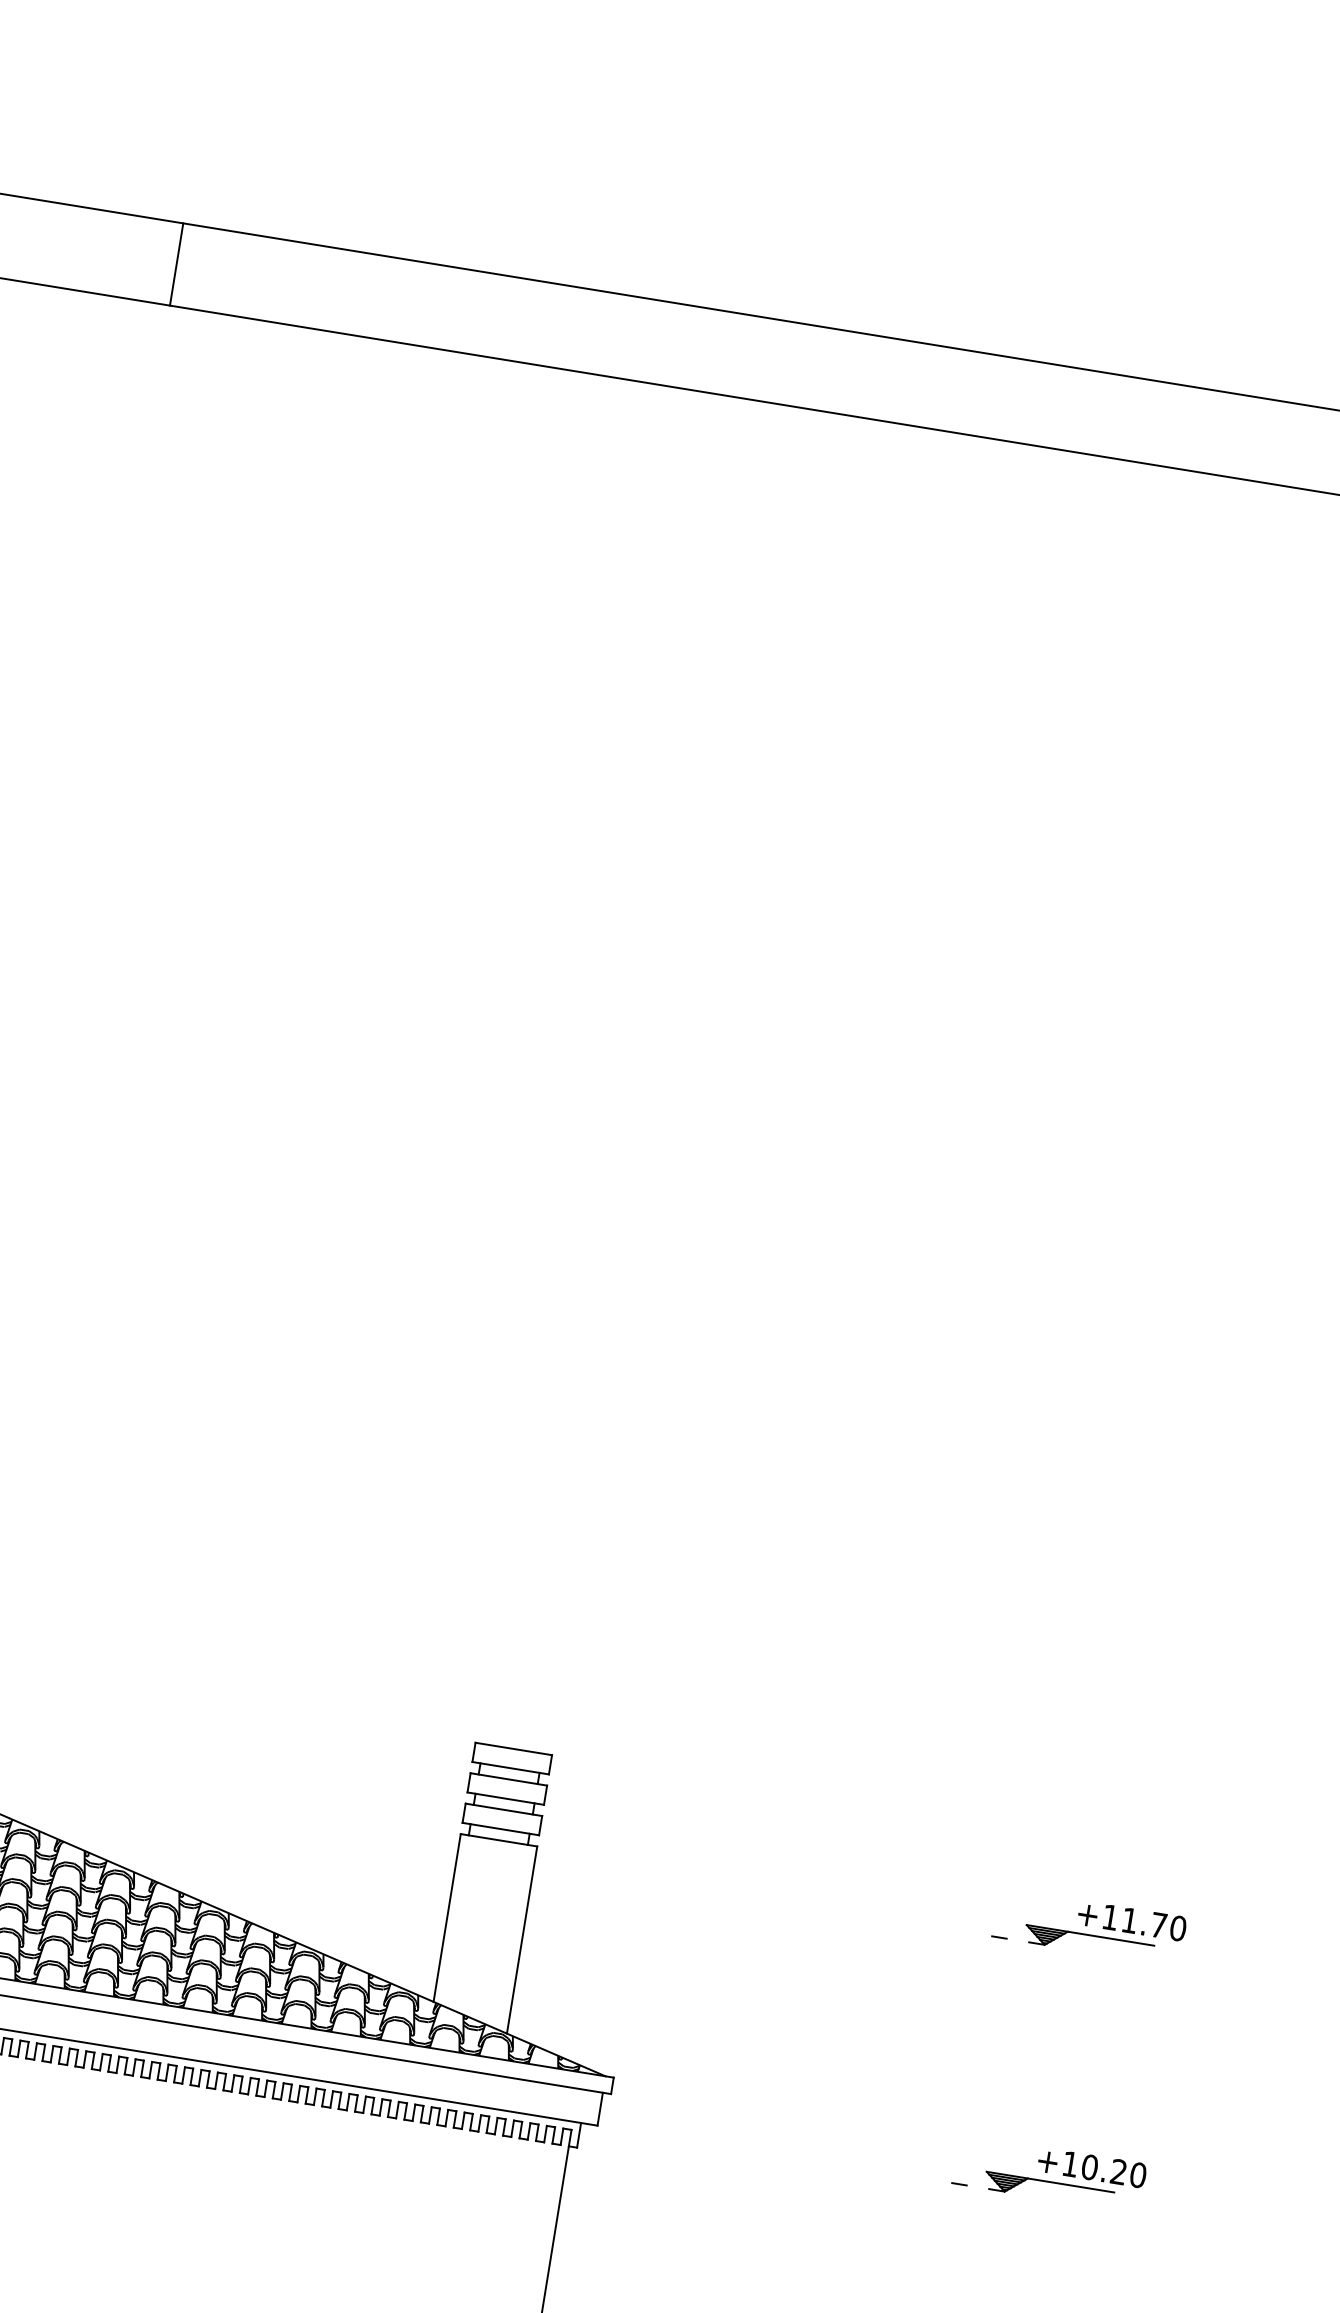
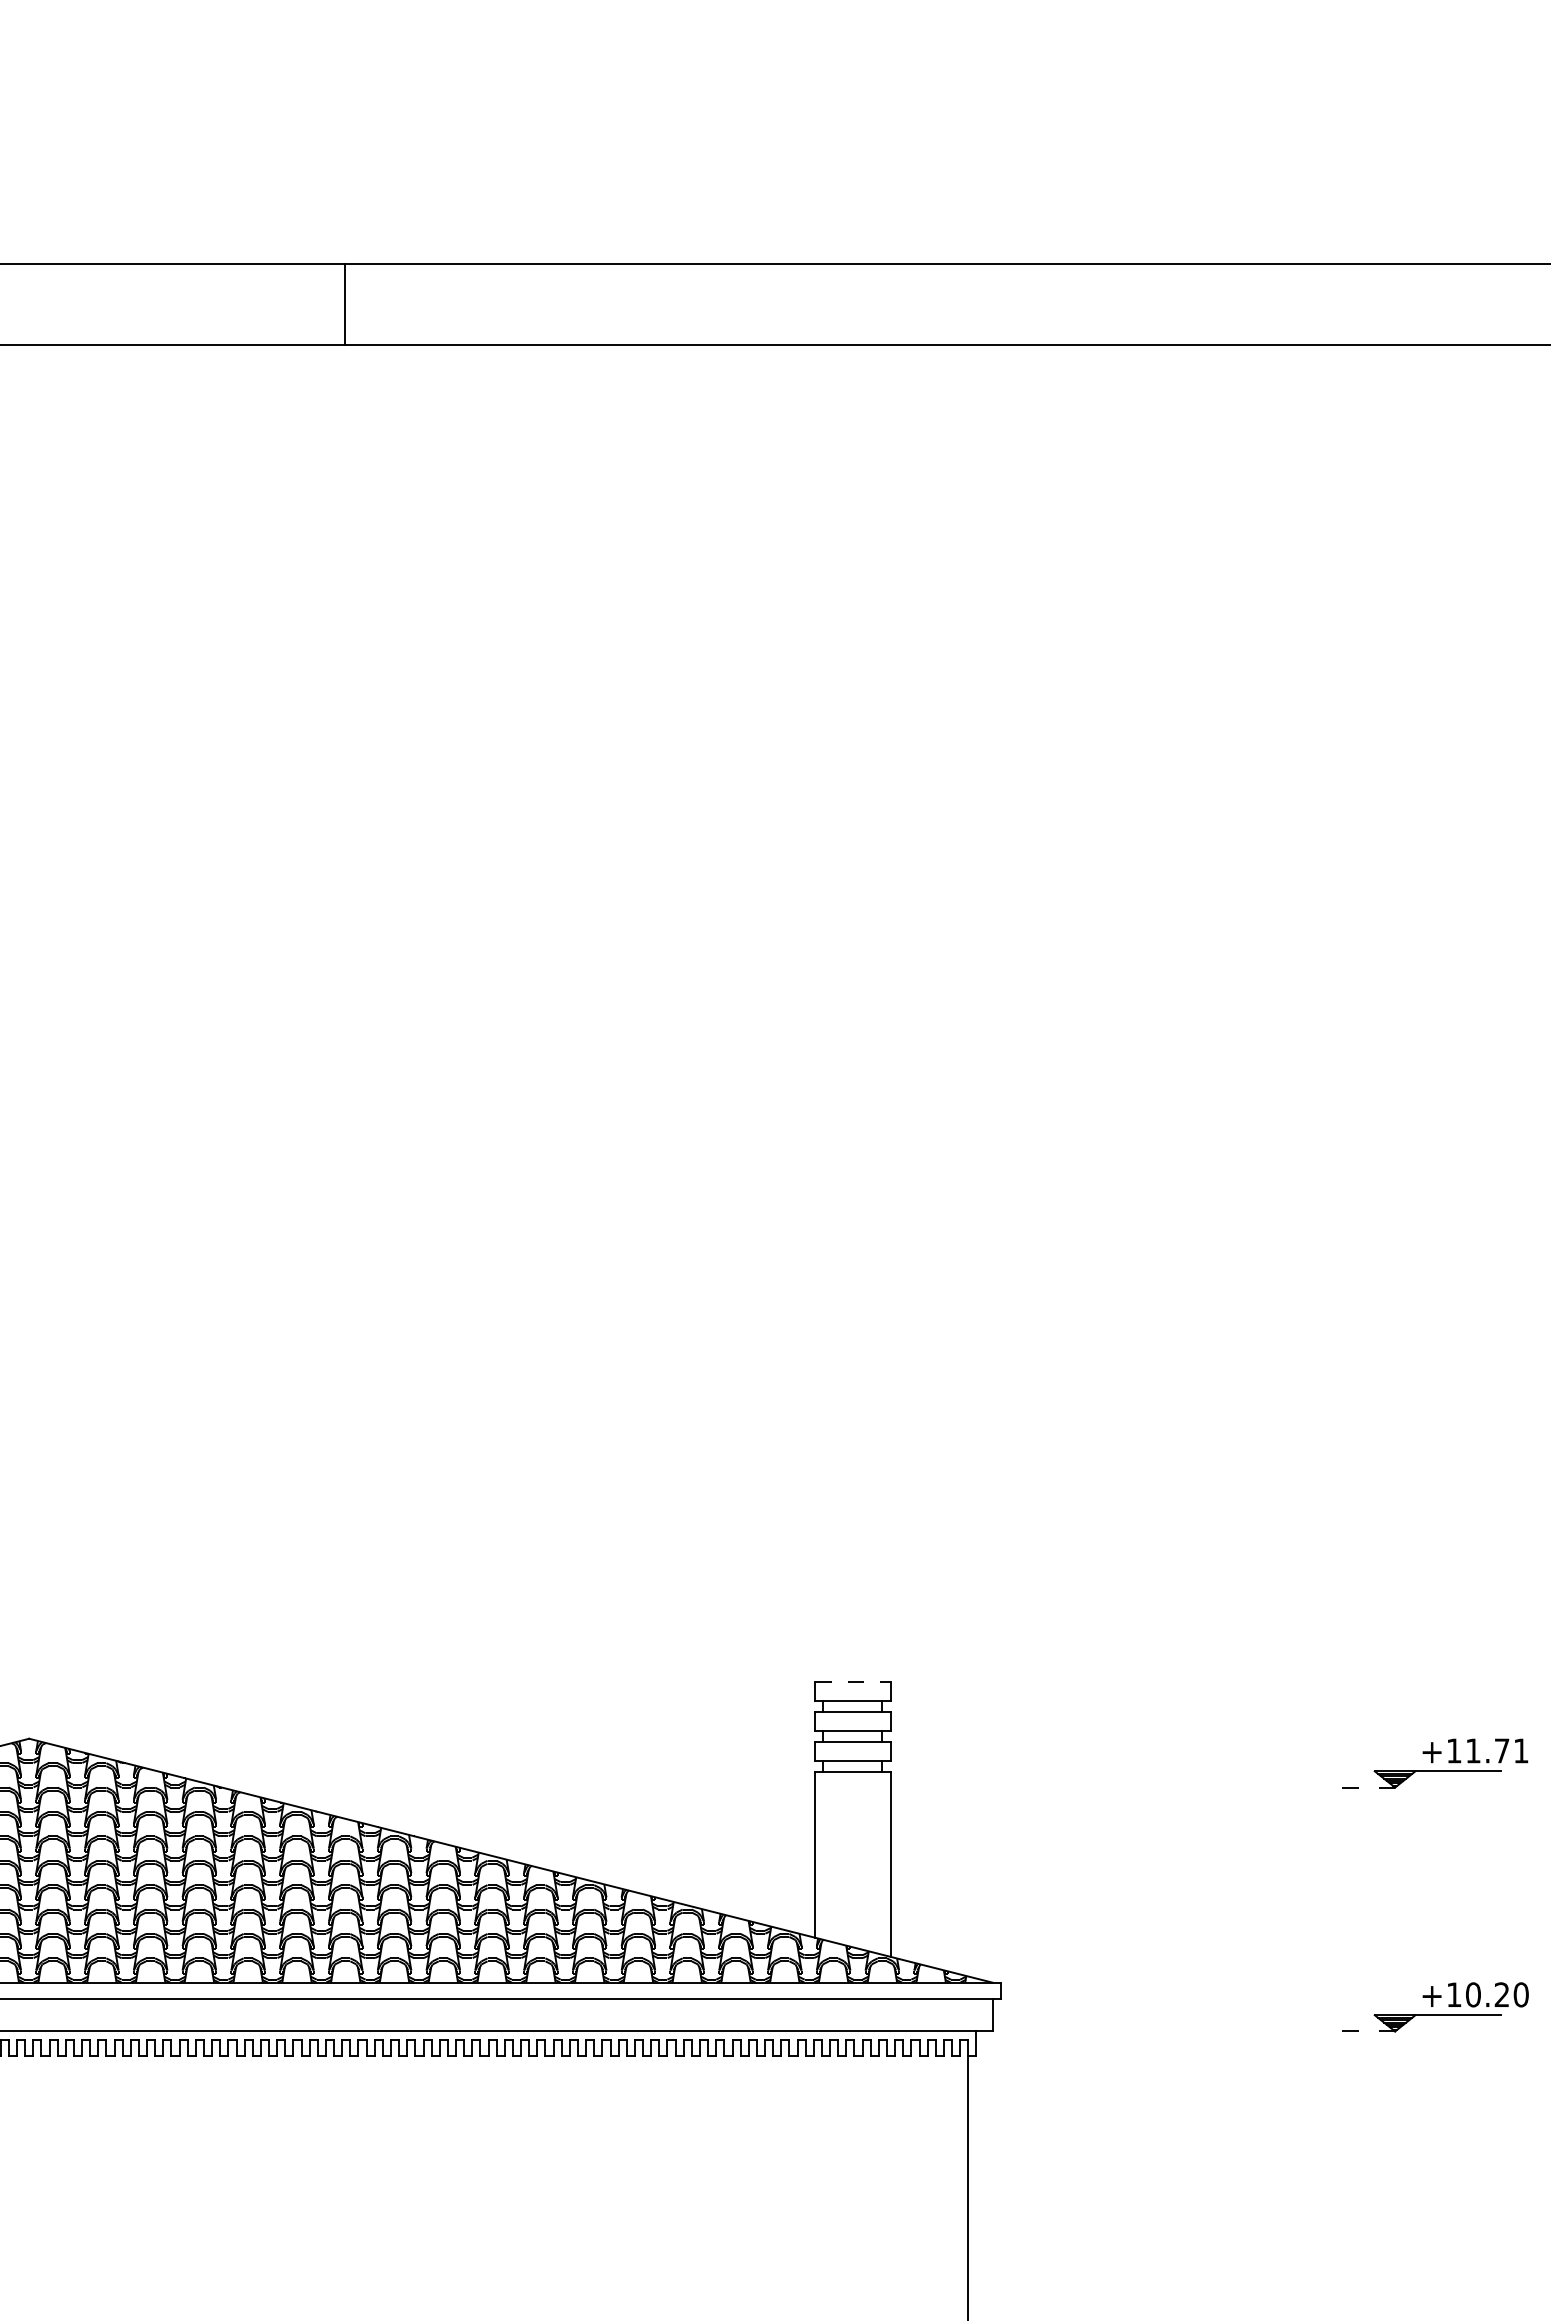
line: (176, 264) -> (344, 304), moved
line: (514, 1748) -> (853, 1681), solid -> dashed
text: (1177, 1927) -> (1520, 1750), +11.70 -> +11.71

